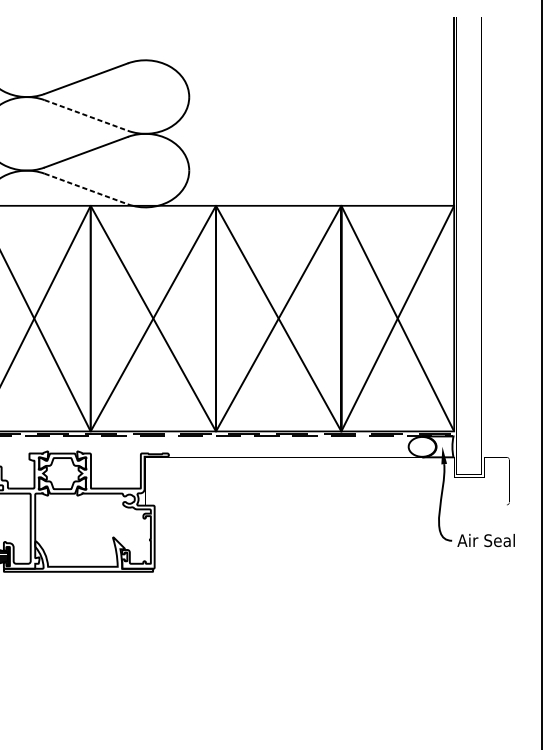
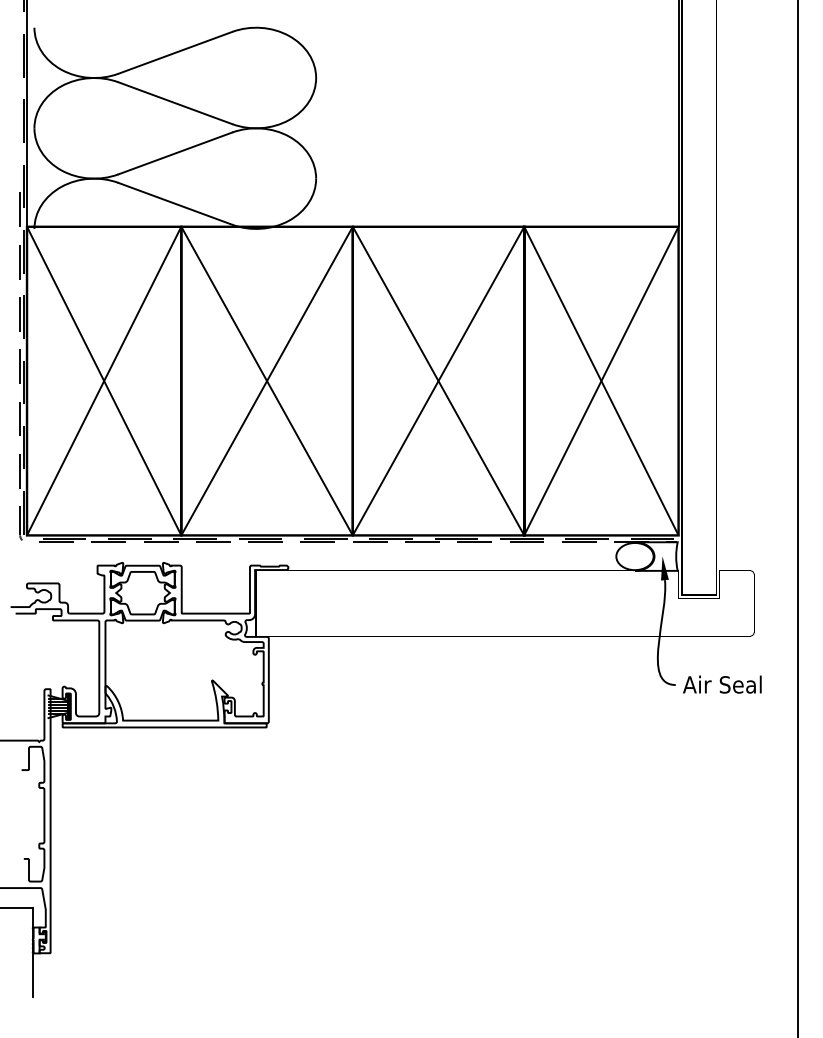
line: (86, 115) -> (175, 103), dashed -> solid
line: (86, 188) -> (175, 203), dashed -> solid

